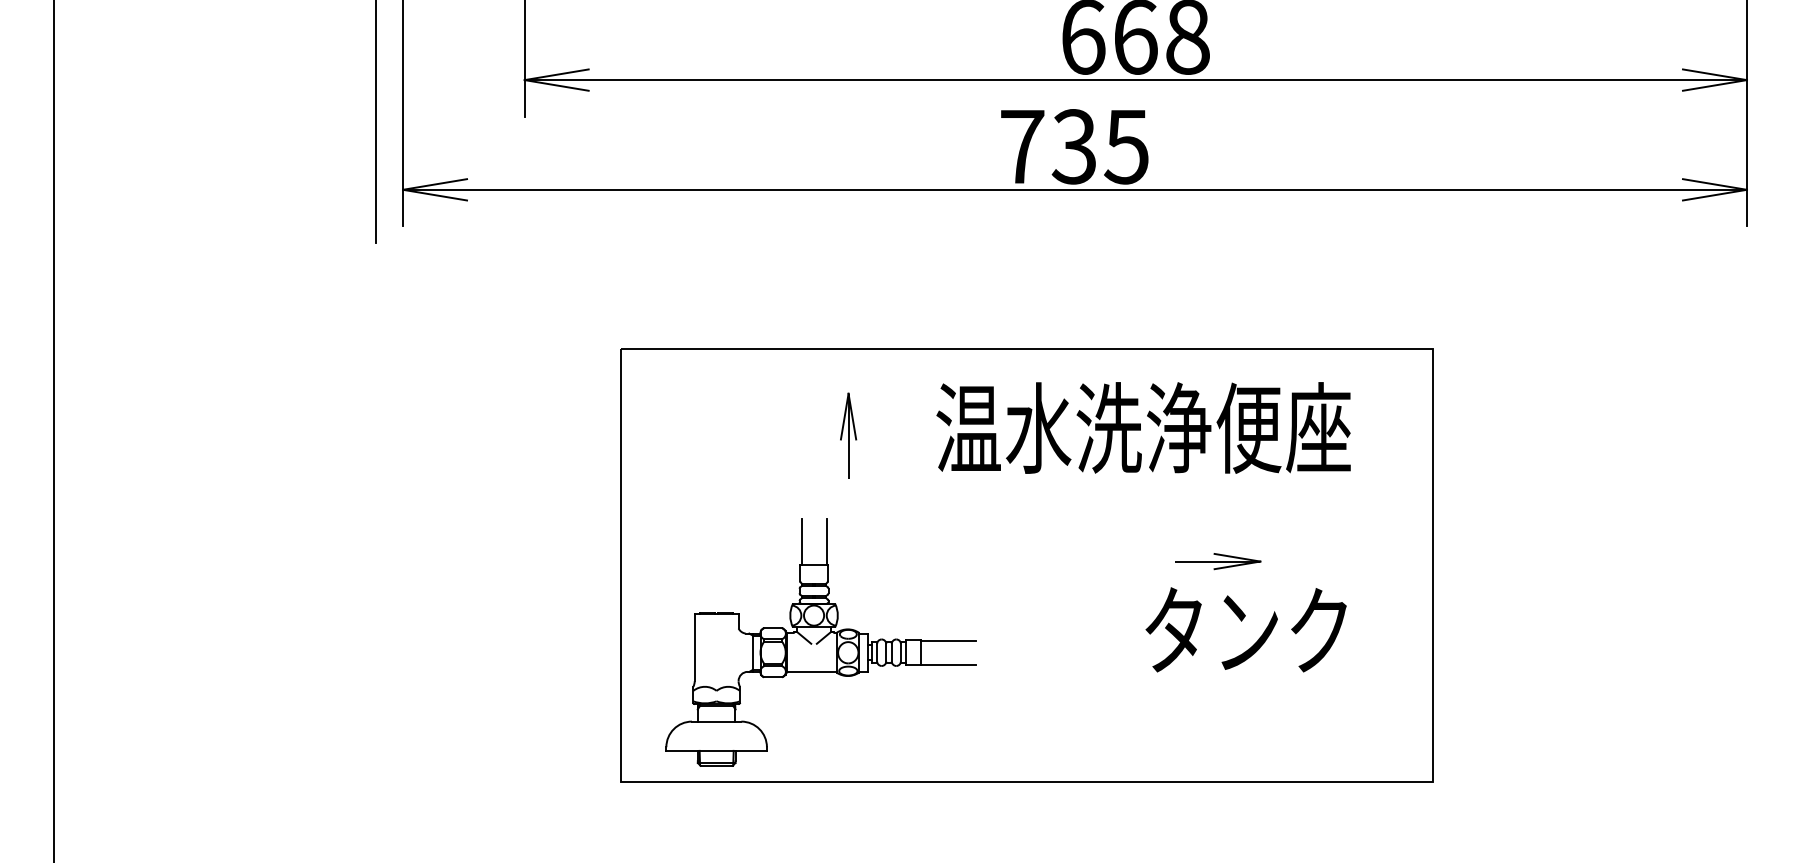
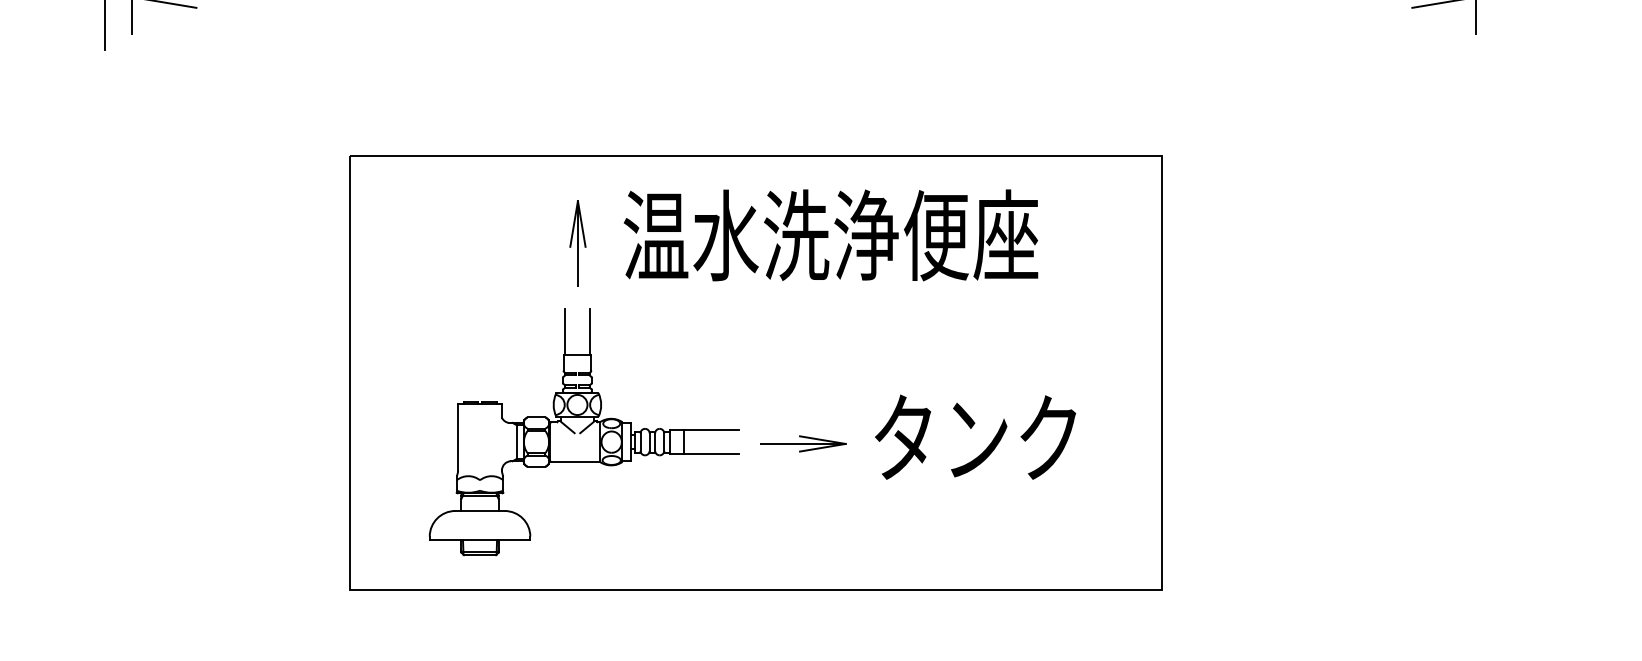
text: (1143, 427) -> (830, 234), moved
part: (1218, 561) -> (803, 443), moved
part: (820, 642) -> (583, 431), moved

